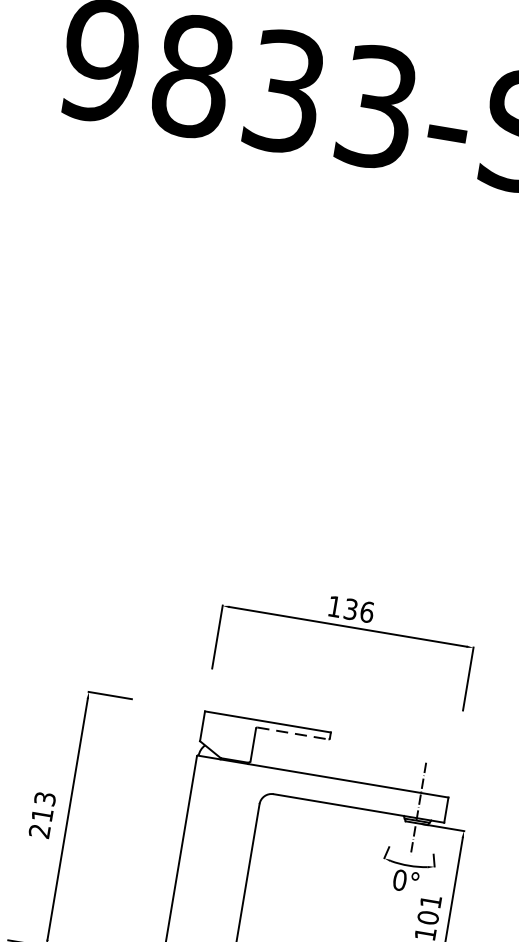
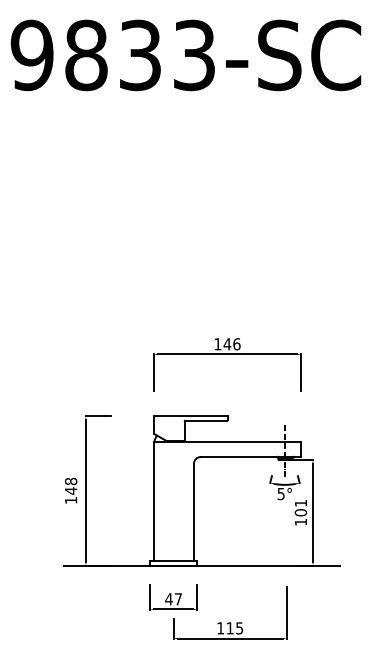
text: (351, 609) -> (227, 344), 136 -> 146
line: (293, 733) -> (206, 420), dashed -> solid
text: (43, 814) -> (71, 490), 213 -> 148
text: (398, 879) -> (280, 493), 0° -> 5°

